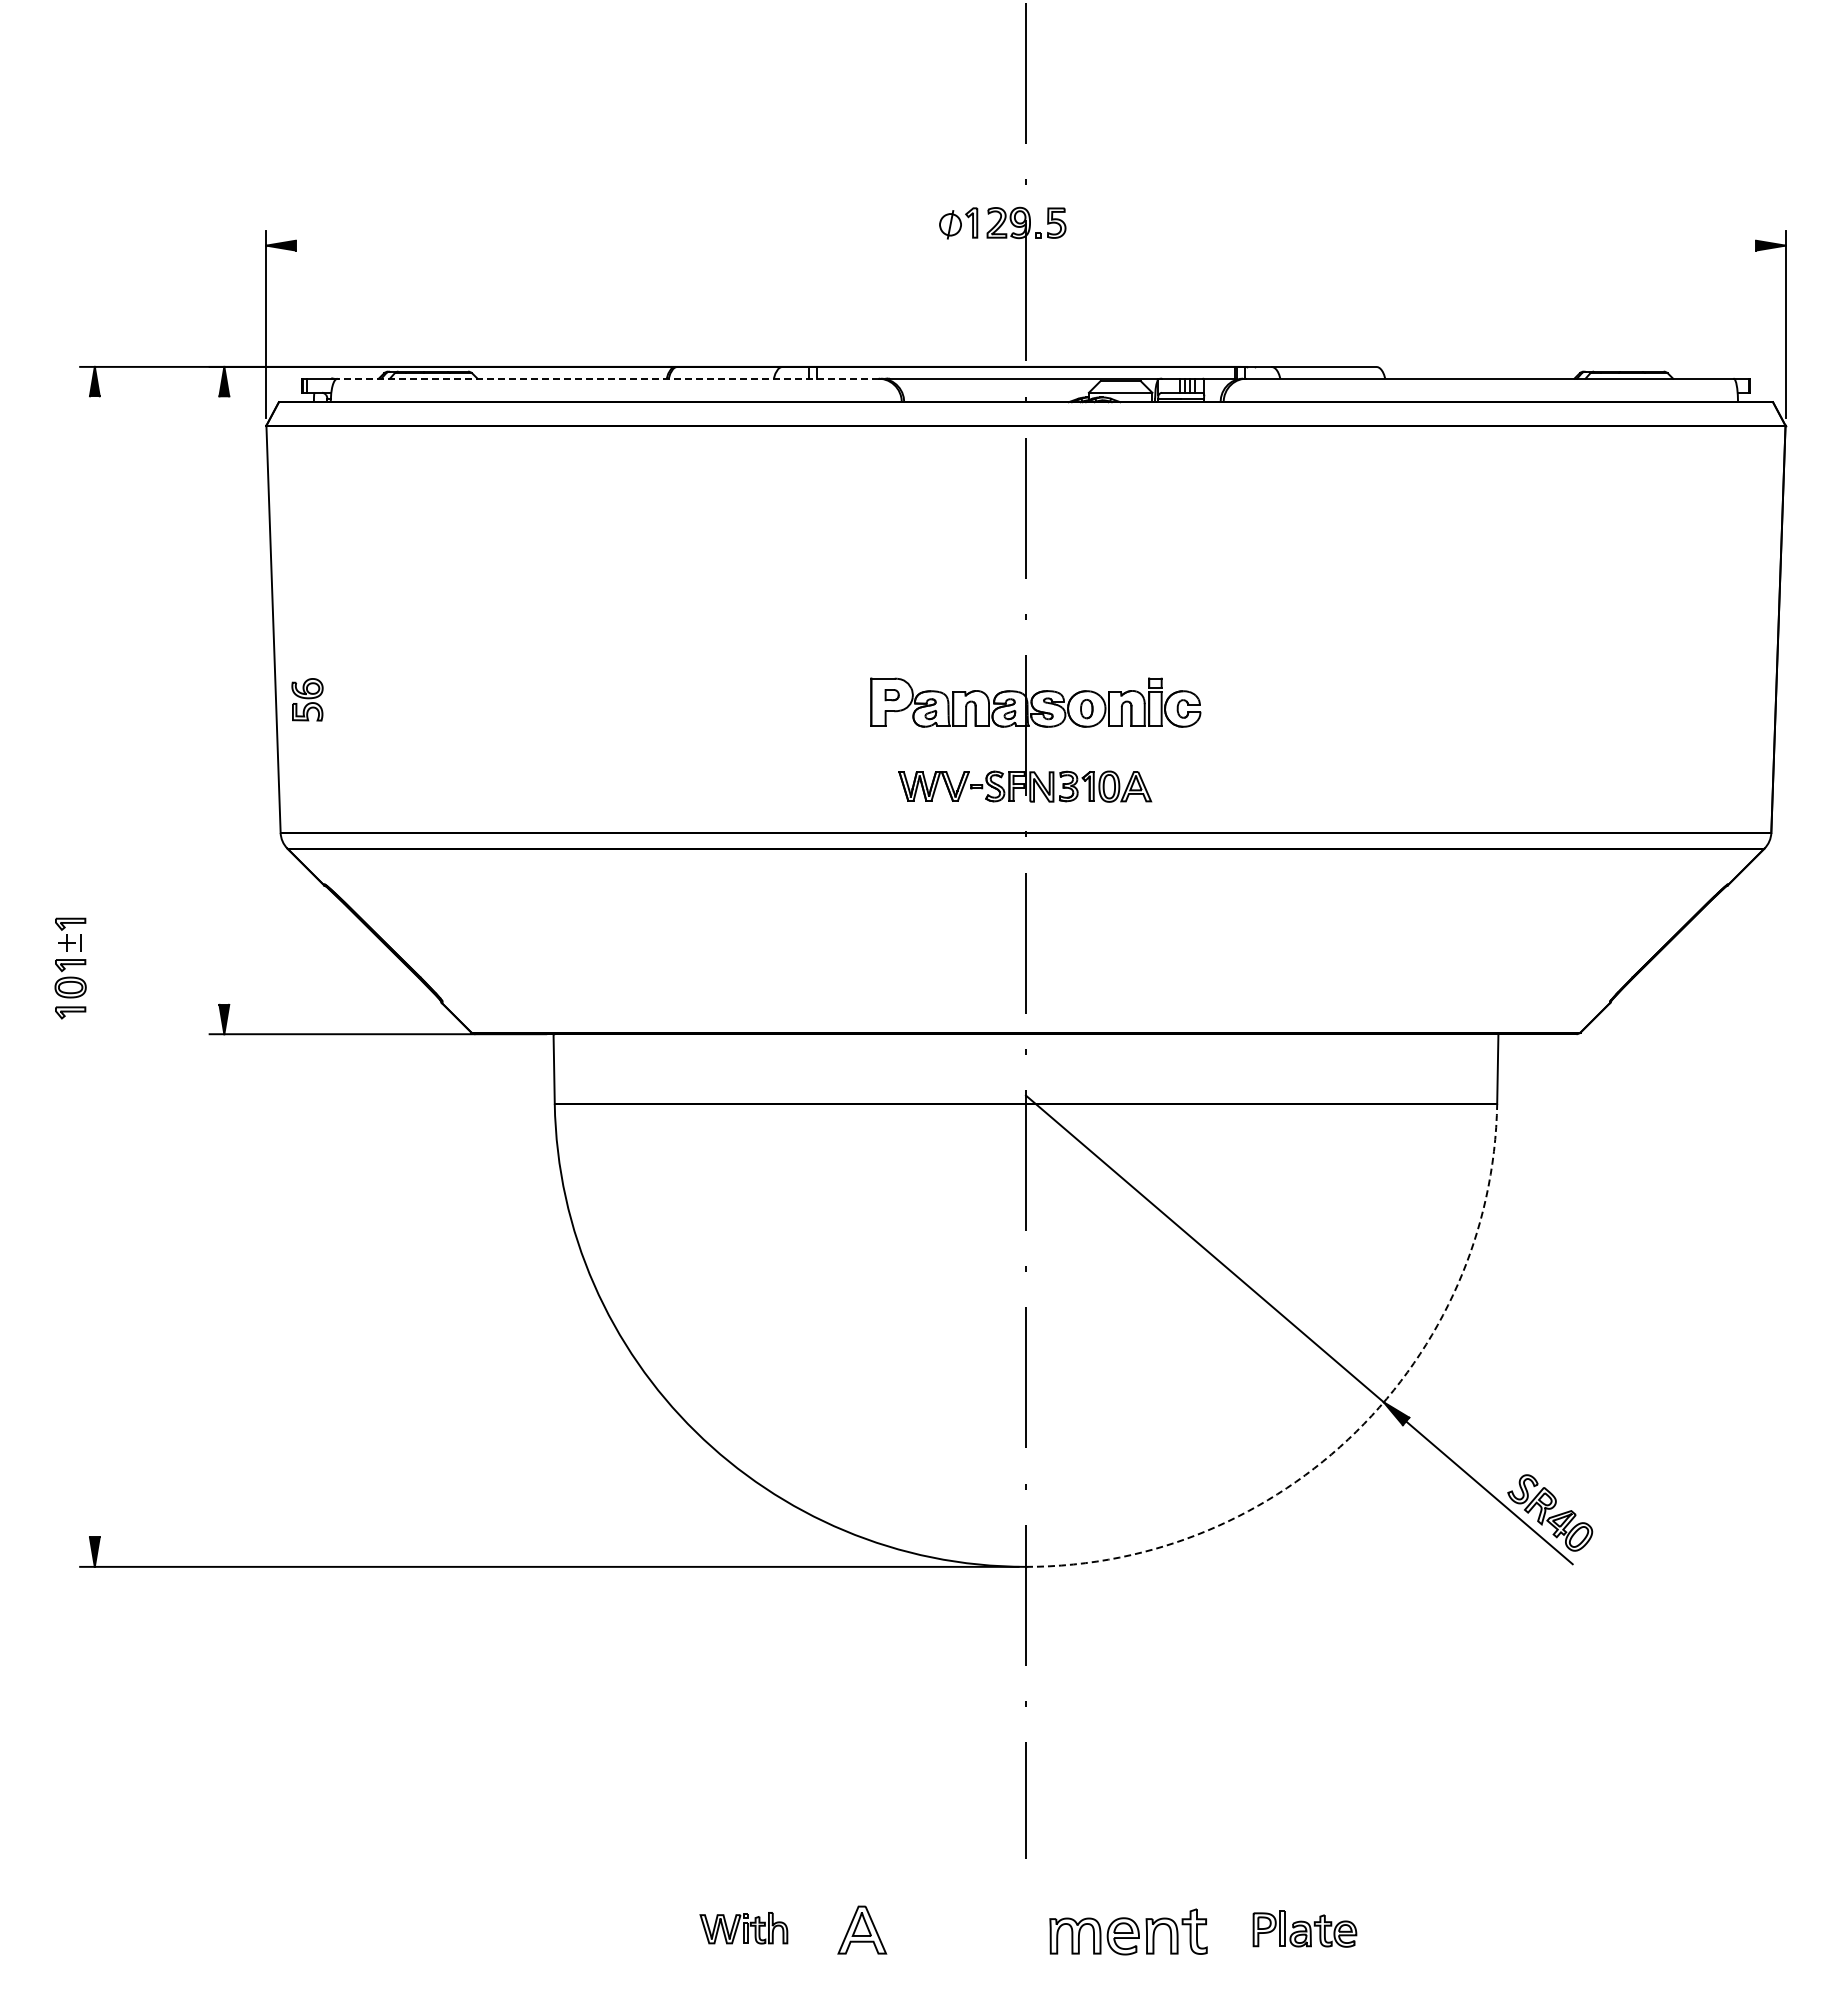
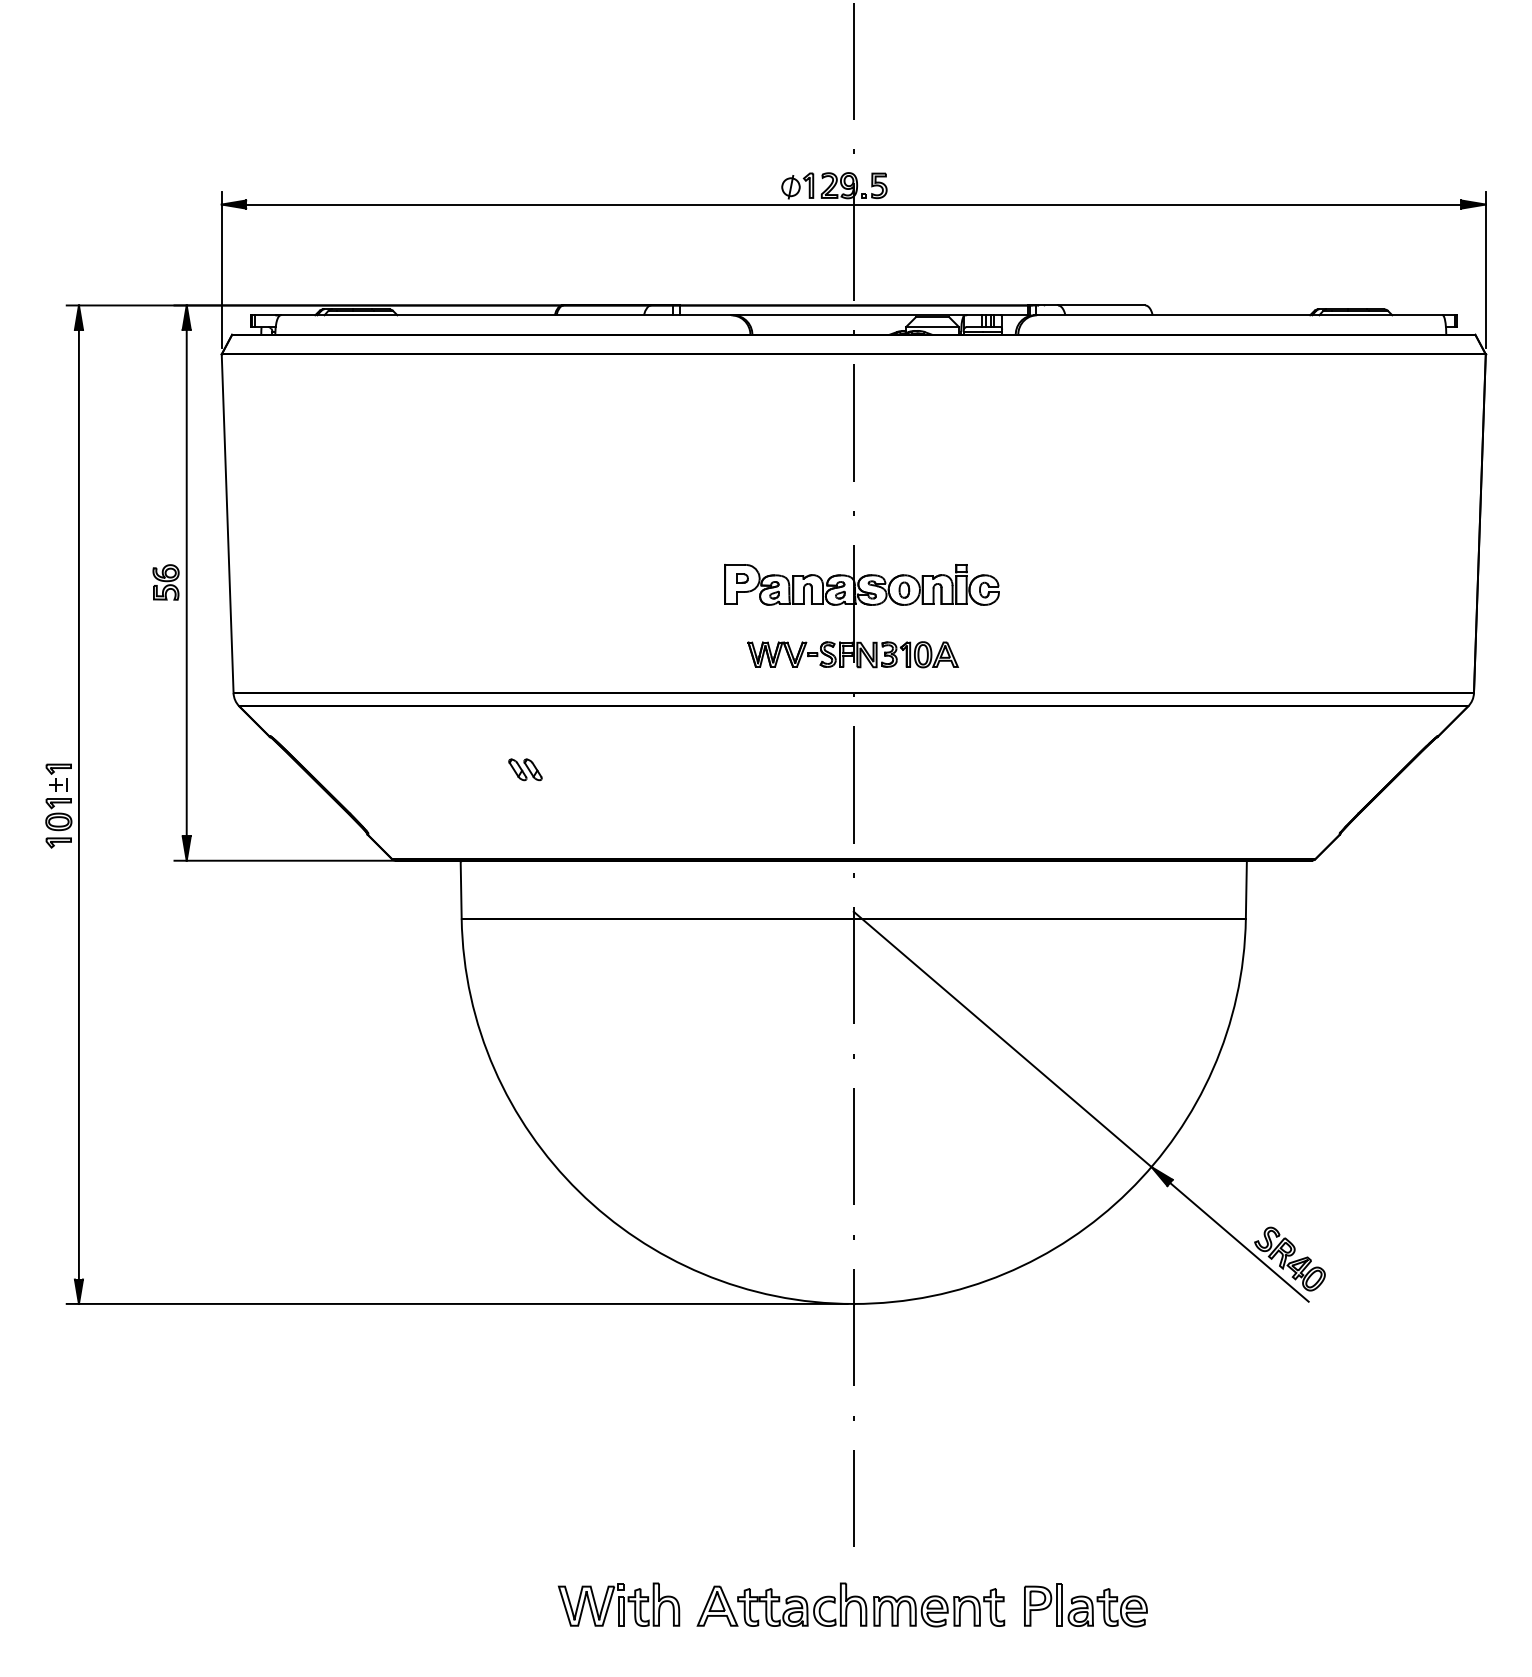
line: (1025, 245) -> (853, 204), added
line: (608, 378) -> (506, 315), dashed -> solid
part: (307, 699) -> (166, 582), moved
line: (224, 700) -> (186, 583), added
part: (631, 924) -> (525, 769), added
line: (94, 966) -> (78, 804), added
arc: (1356, 1431) -> (1128, 1191), dashed -> solid
part: (743, 1927) -> (618, 1604), size x1.67
part: (963, 1927) -> (801, 1604), added
part: (1304, 1928) -> (1085, 1604), size x1.43

